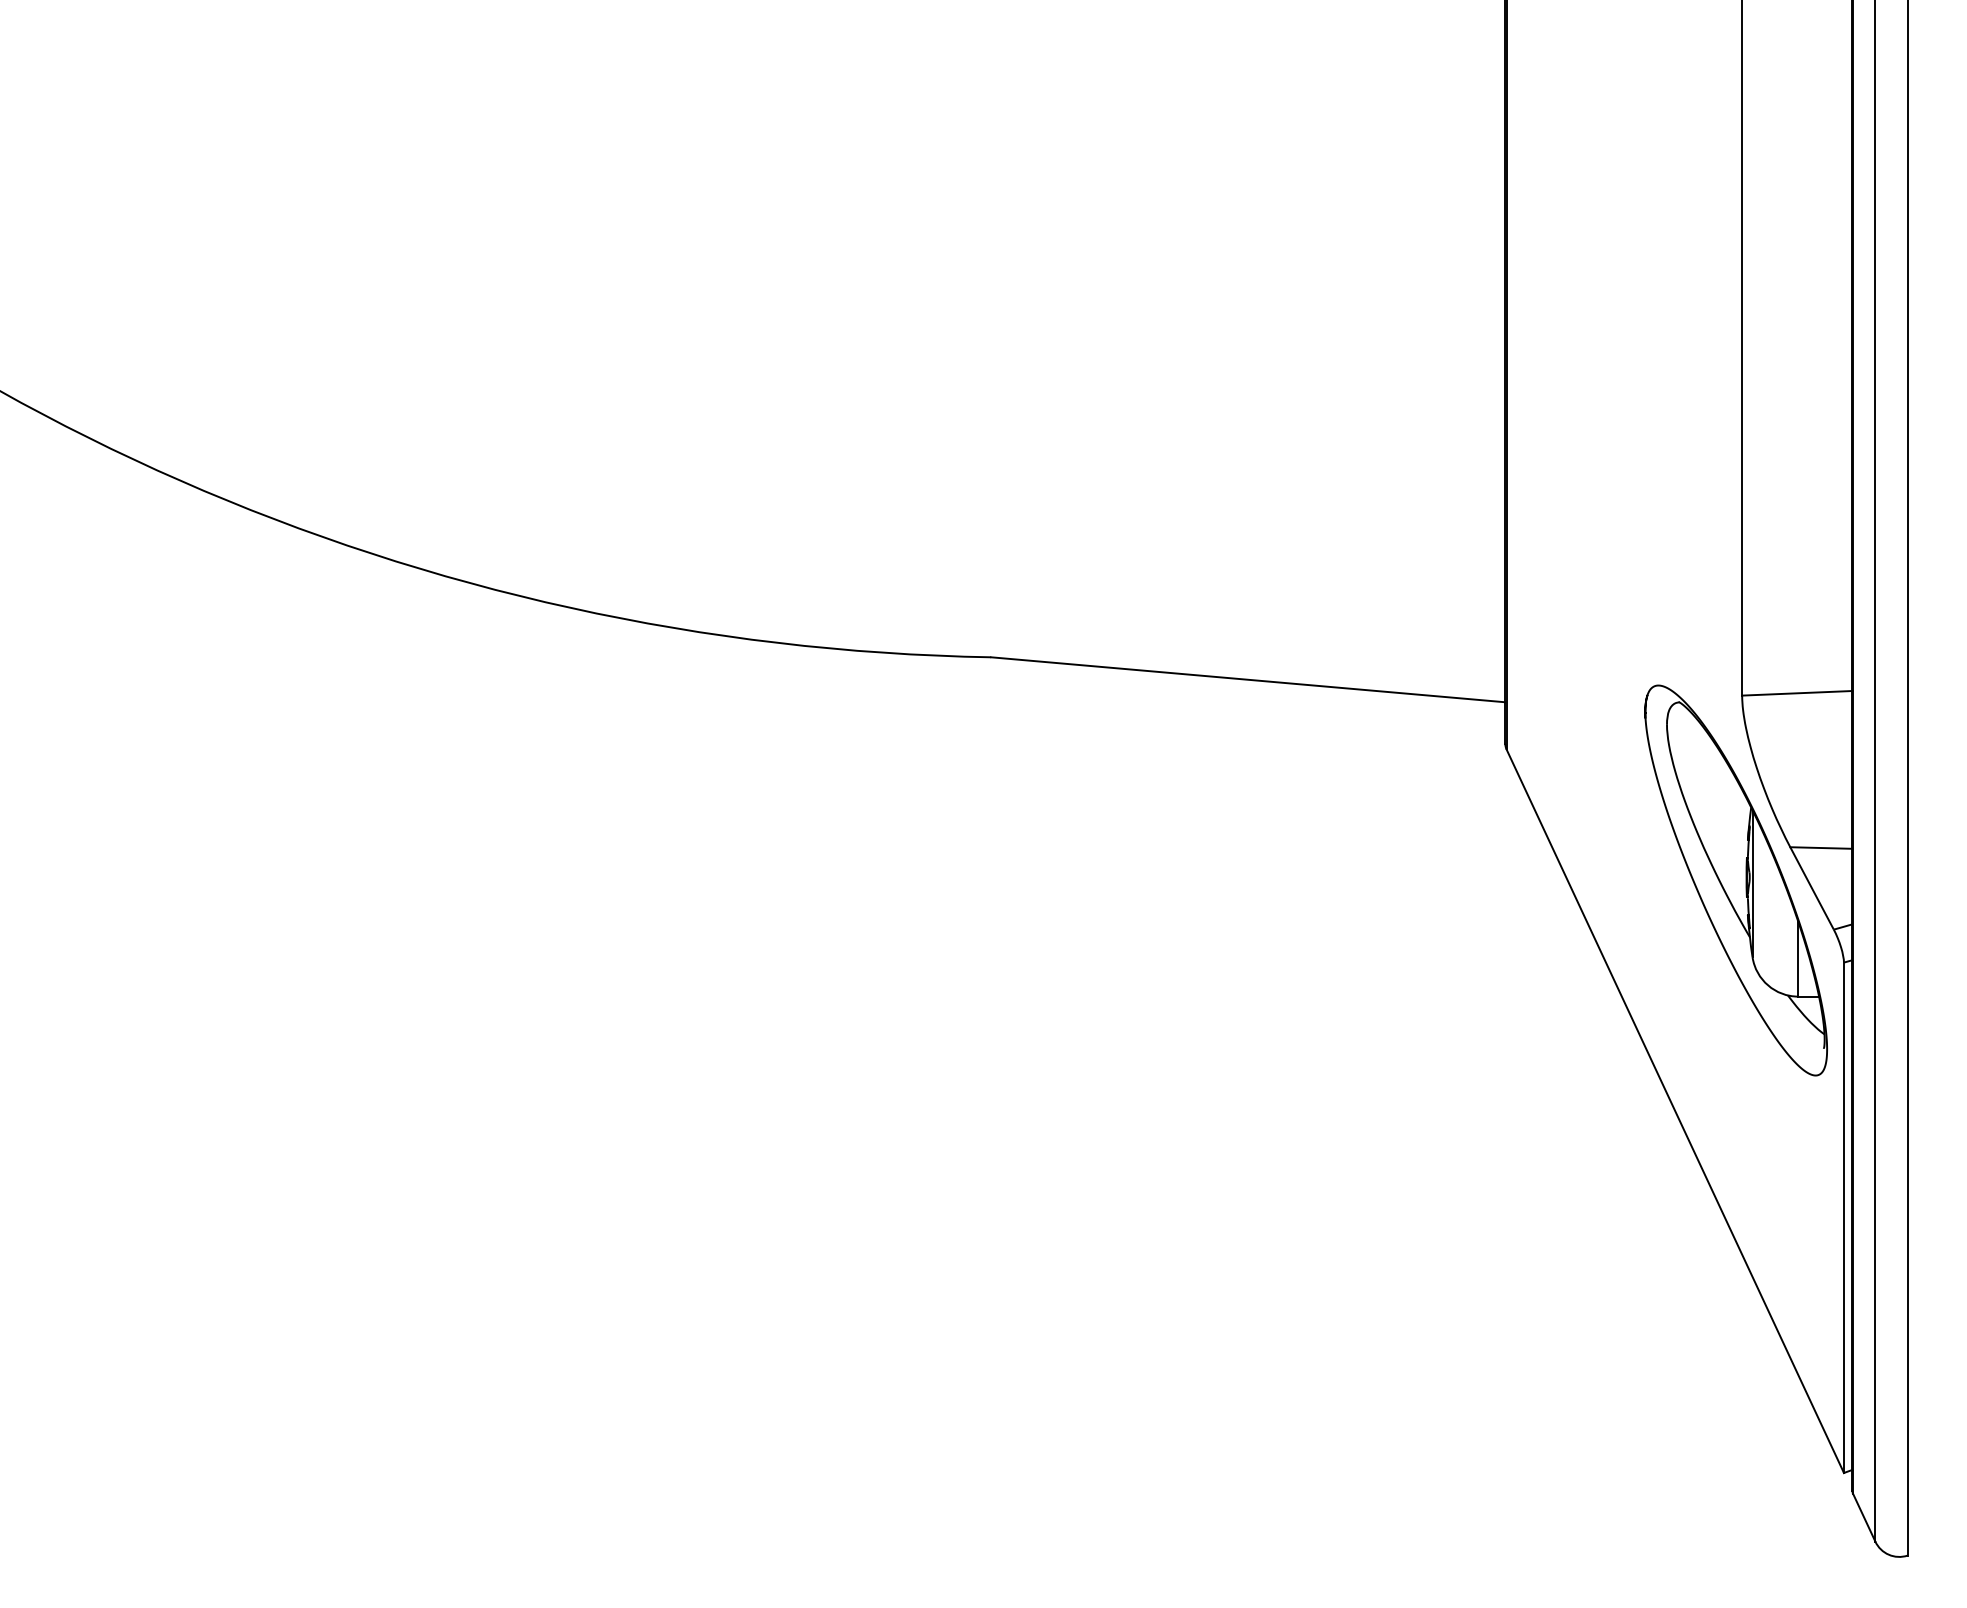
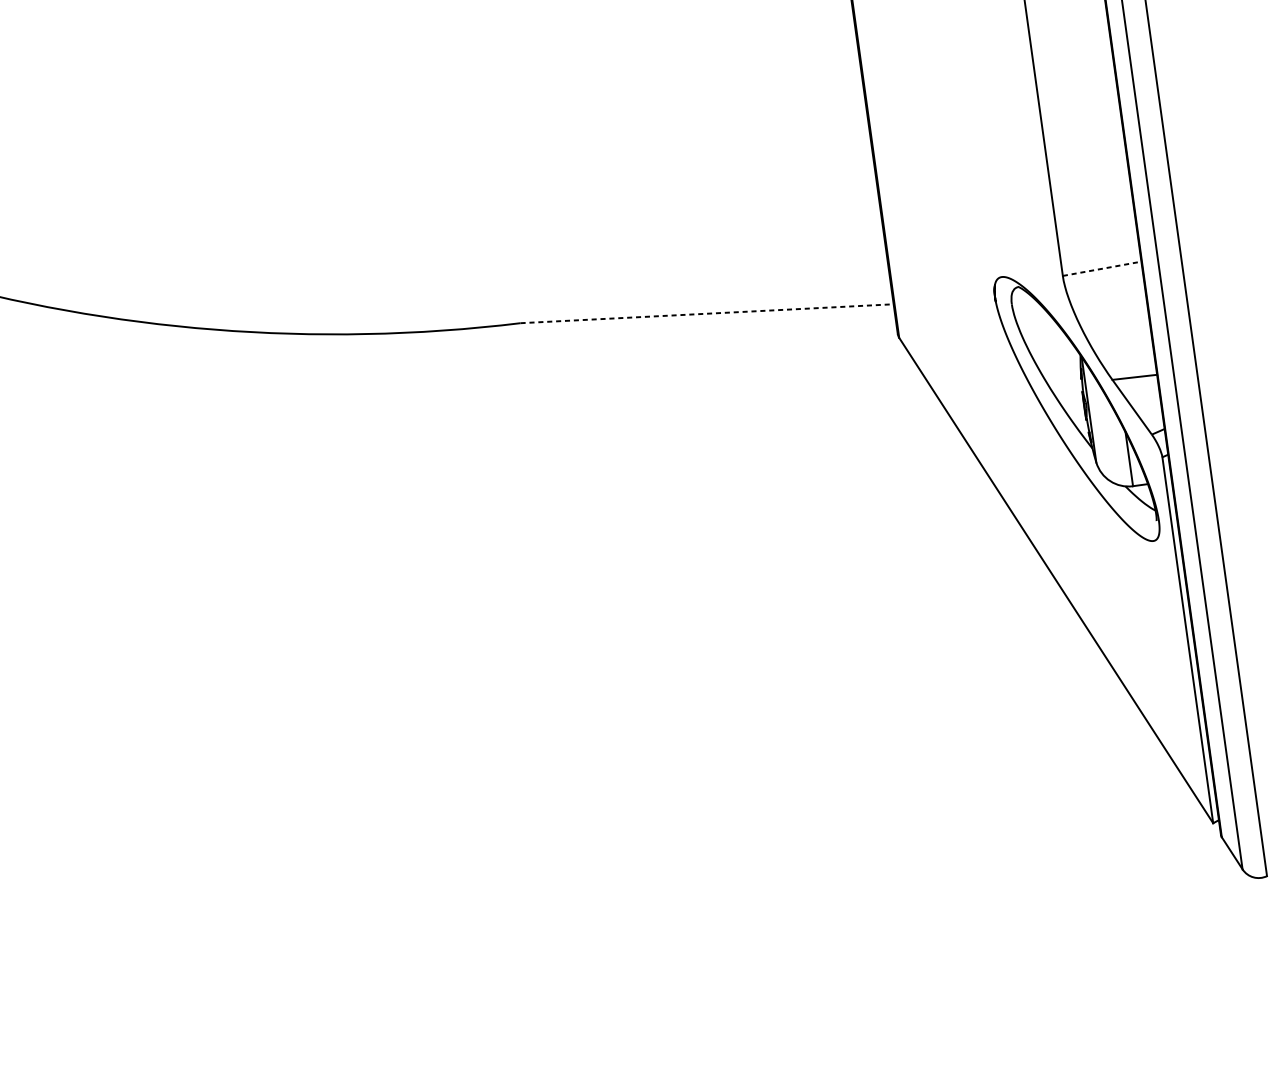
line: (1248, 679) -> (707, 313), solid -> dashed
line: (1797, 693) -> (1102, 268), solid -> dashed

